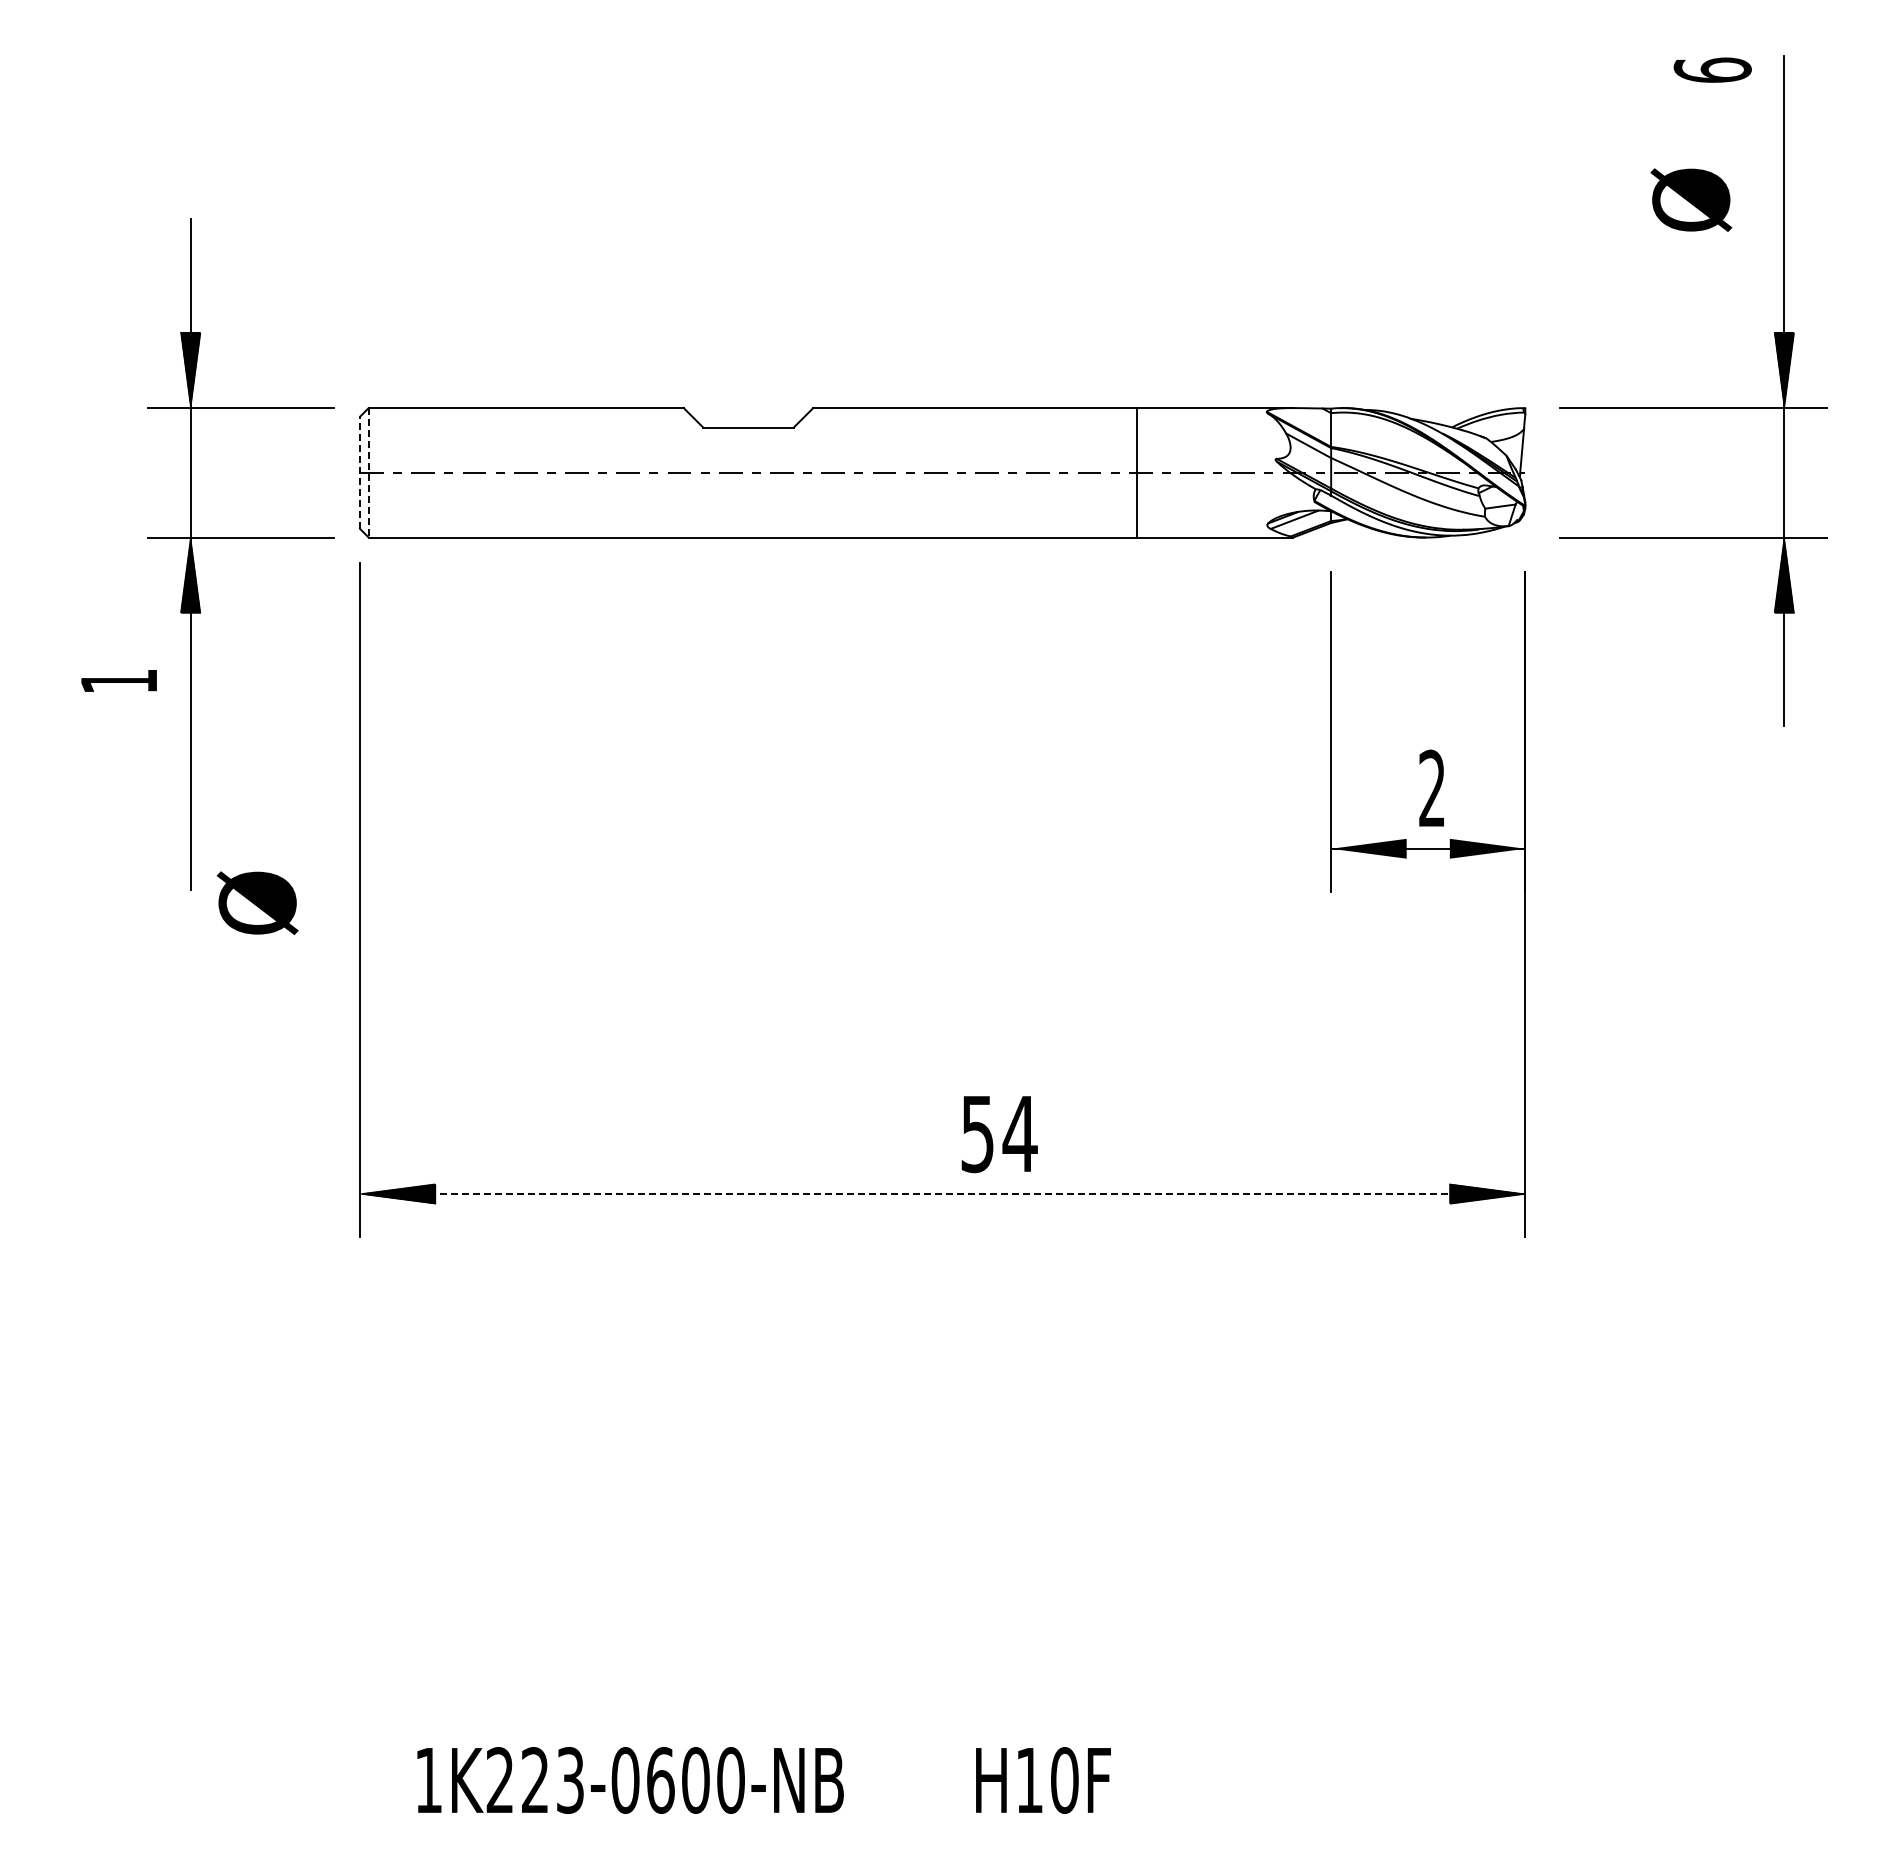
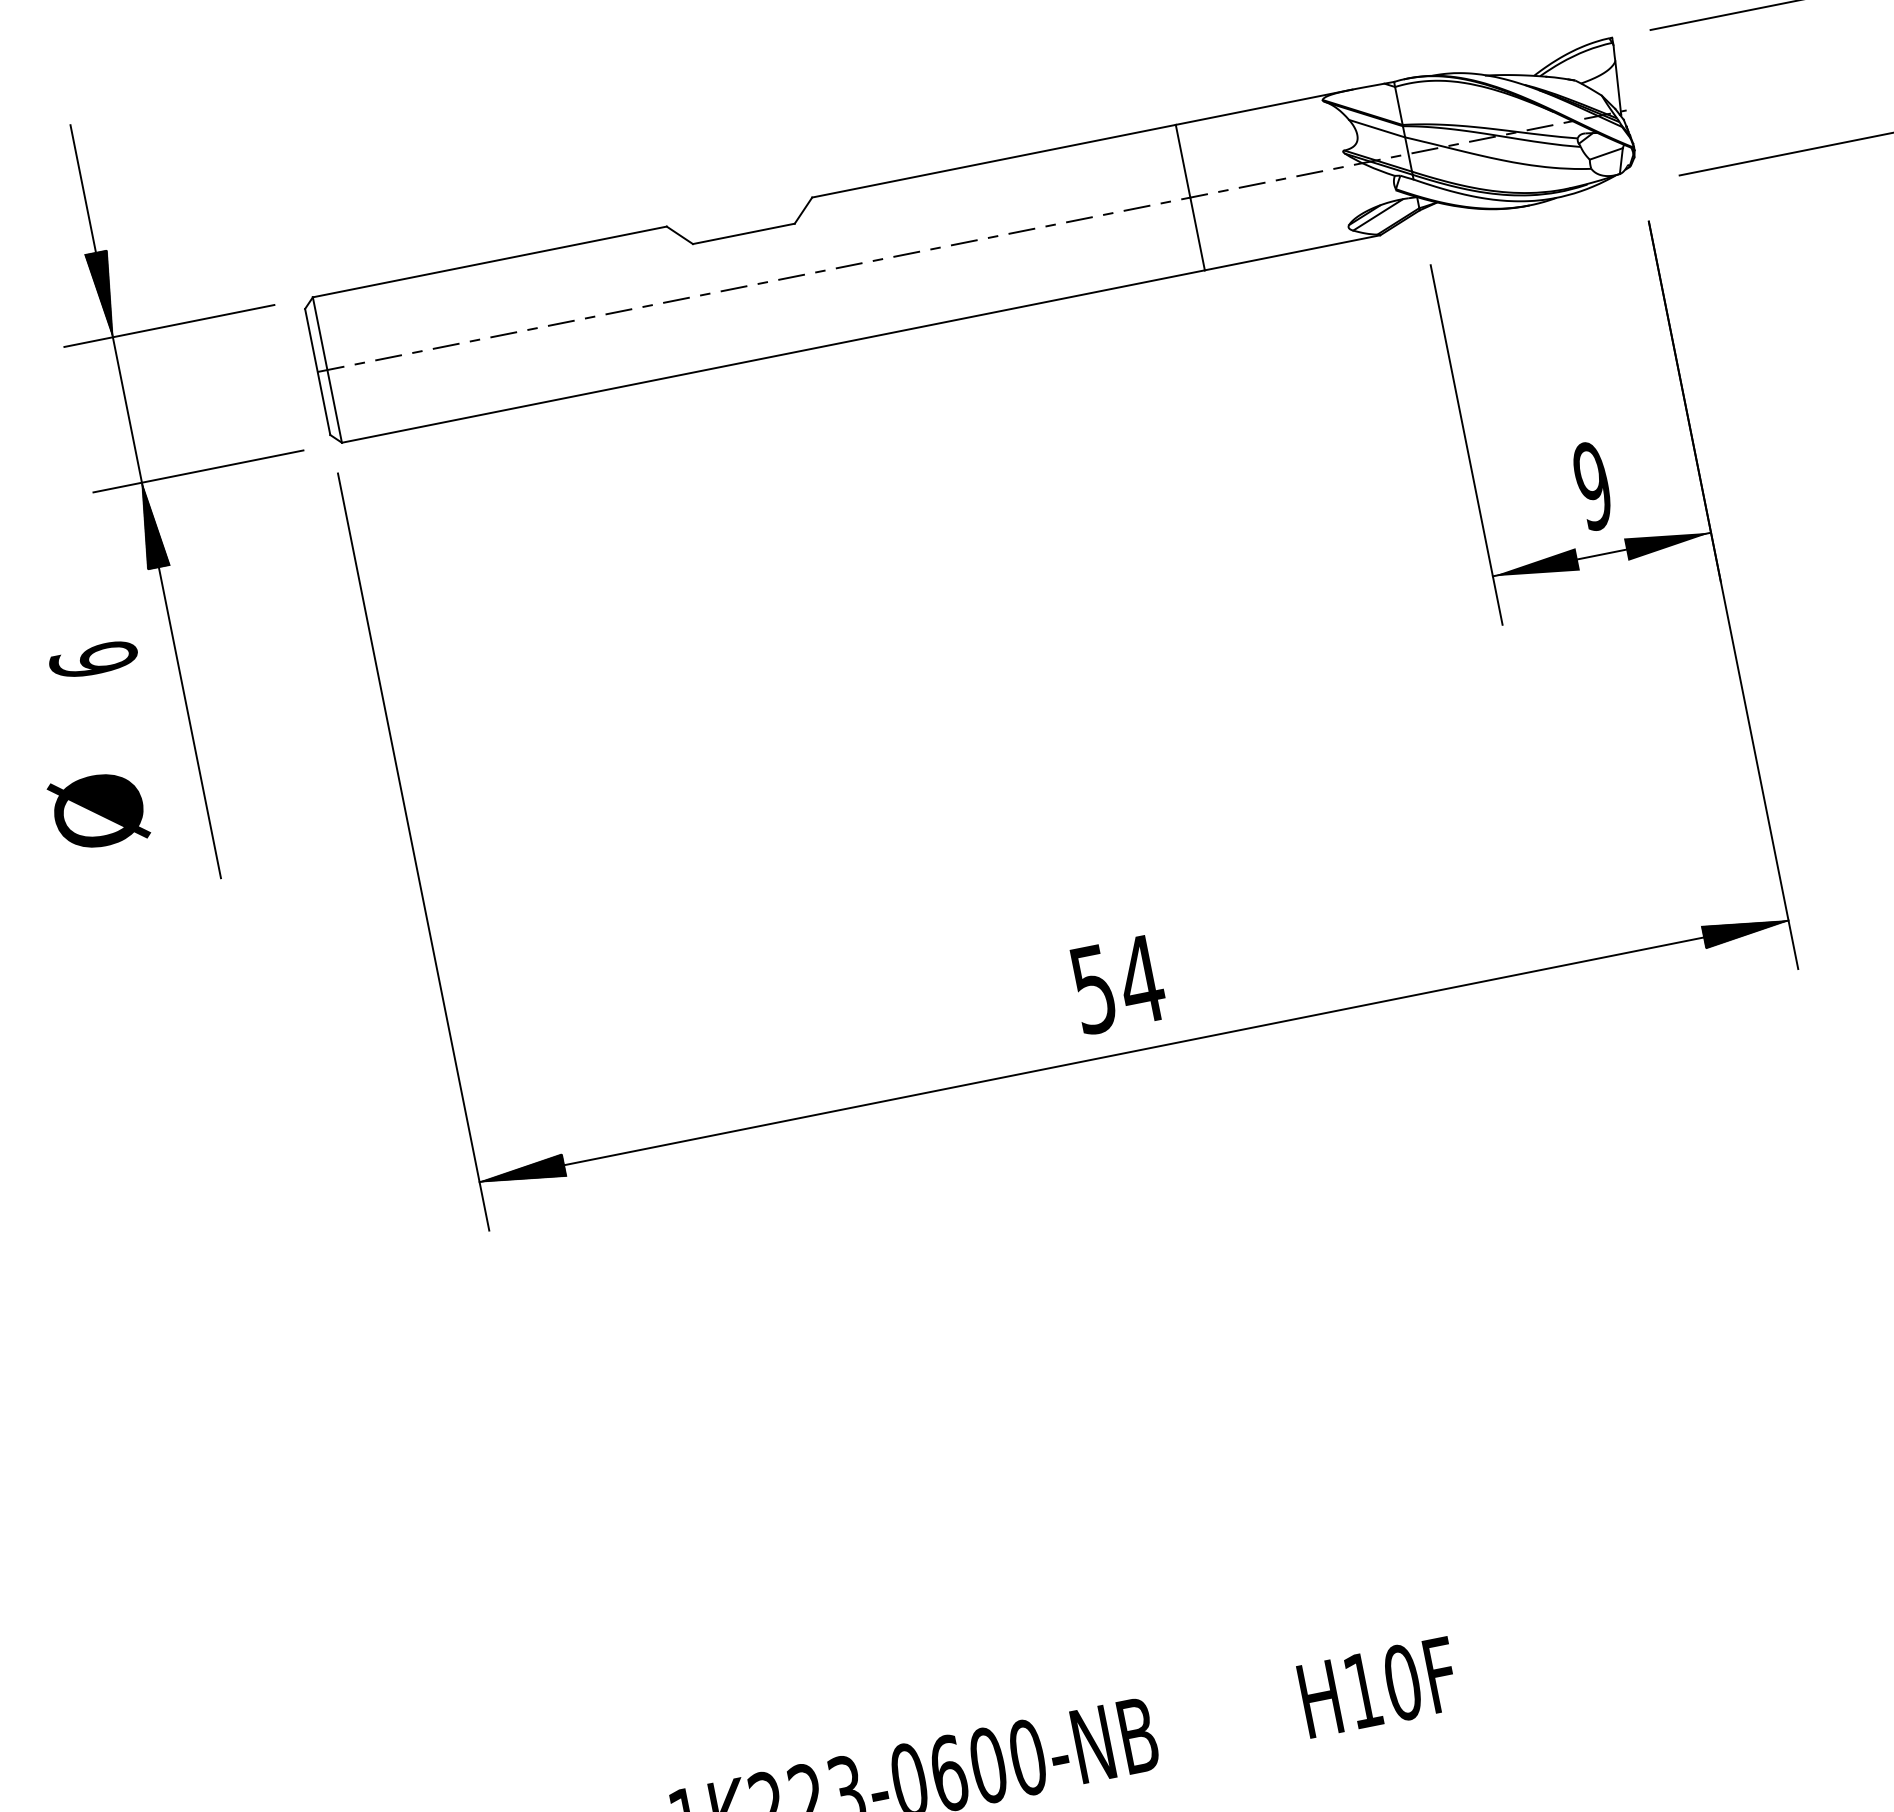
line: (360, 472) -> (318, 371), dashed -> solid
line: (368, 472) -> (327, 369), dashed -> solid
text: (119, 680) -> (94, 659), 1 -> 6
text: (1431, 788) -> (1592, 486), 2 -> 9
text: (257, 902) -> (98, 810), moved
text: (999, 1134) -> (1118, 984), moved
line: (942, 1194) -> (1133, 1051), dashed -> solid

